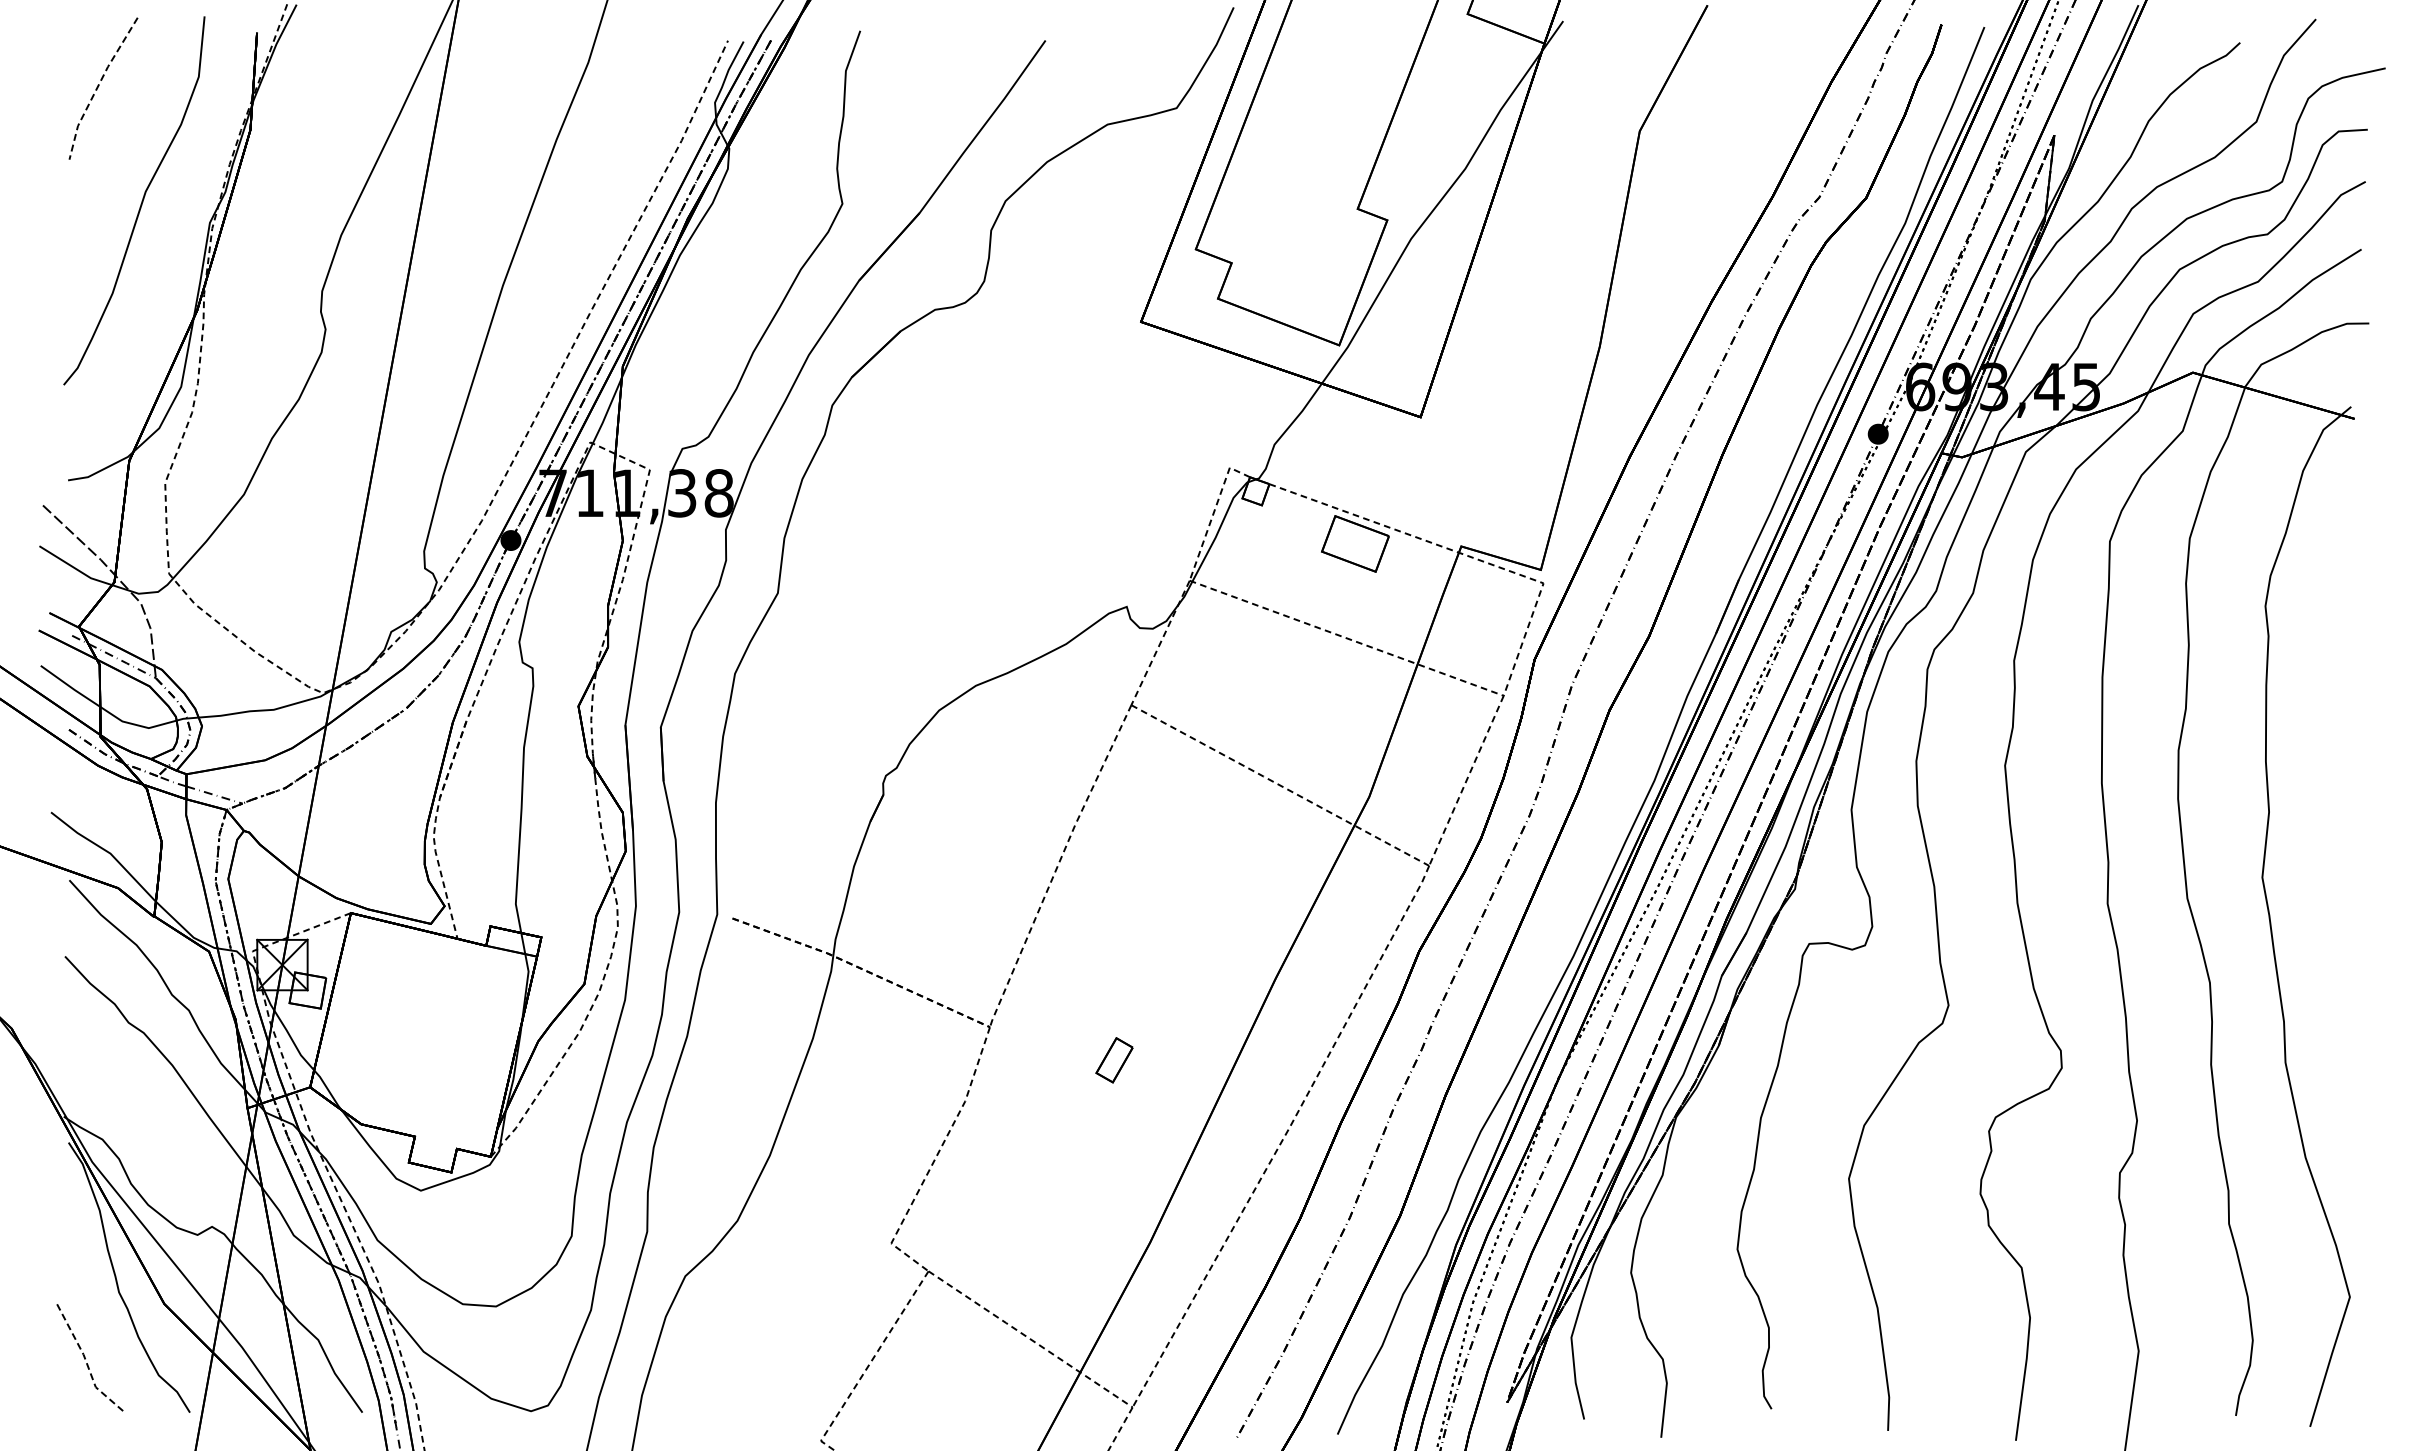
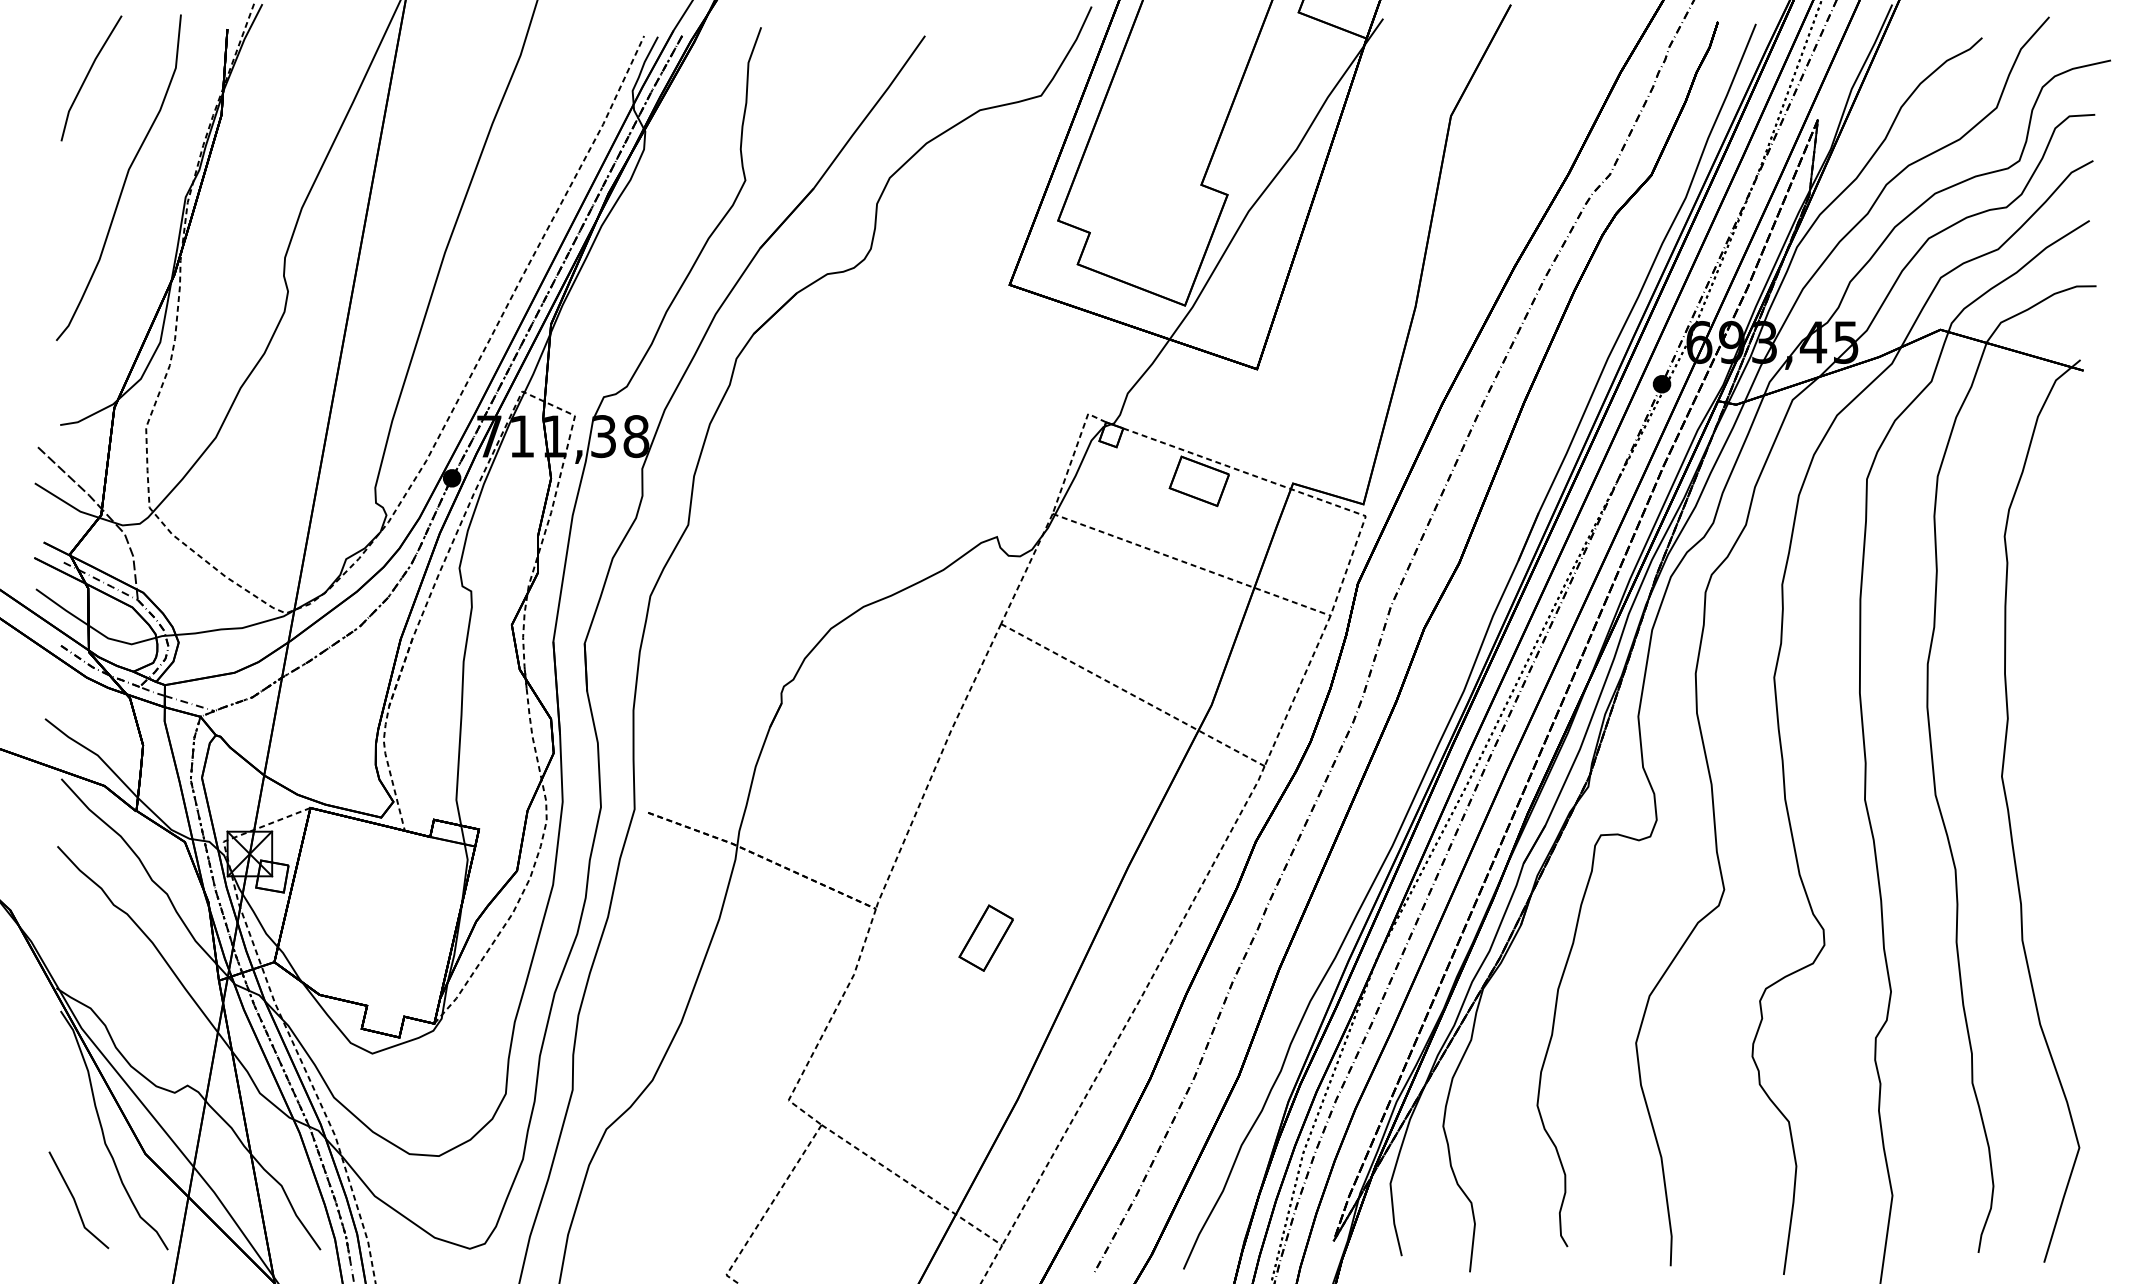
line: (98, 86) -> (87, 76), dashed -> solid
part: (1114, 1060) -> (986, 938), size x1.67
line: (85, 1360) -> (75, 1203), dashed -> solid

